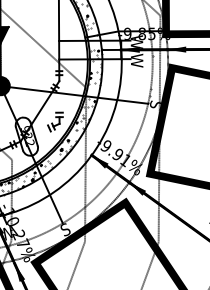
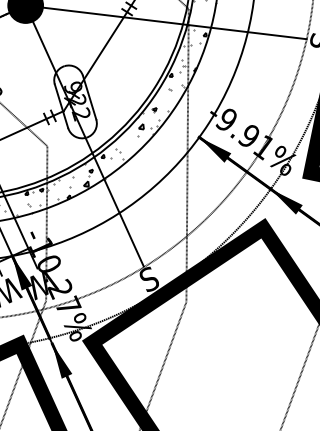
part: (55, 121) -> (130, 72), removed

